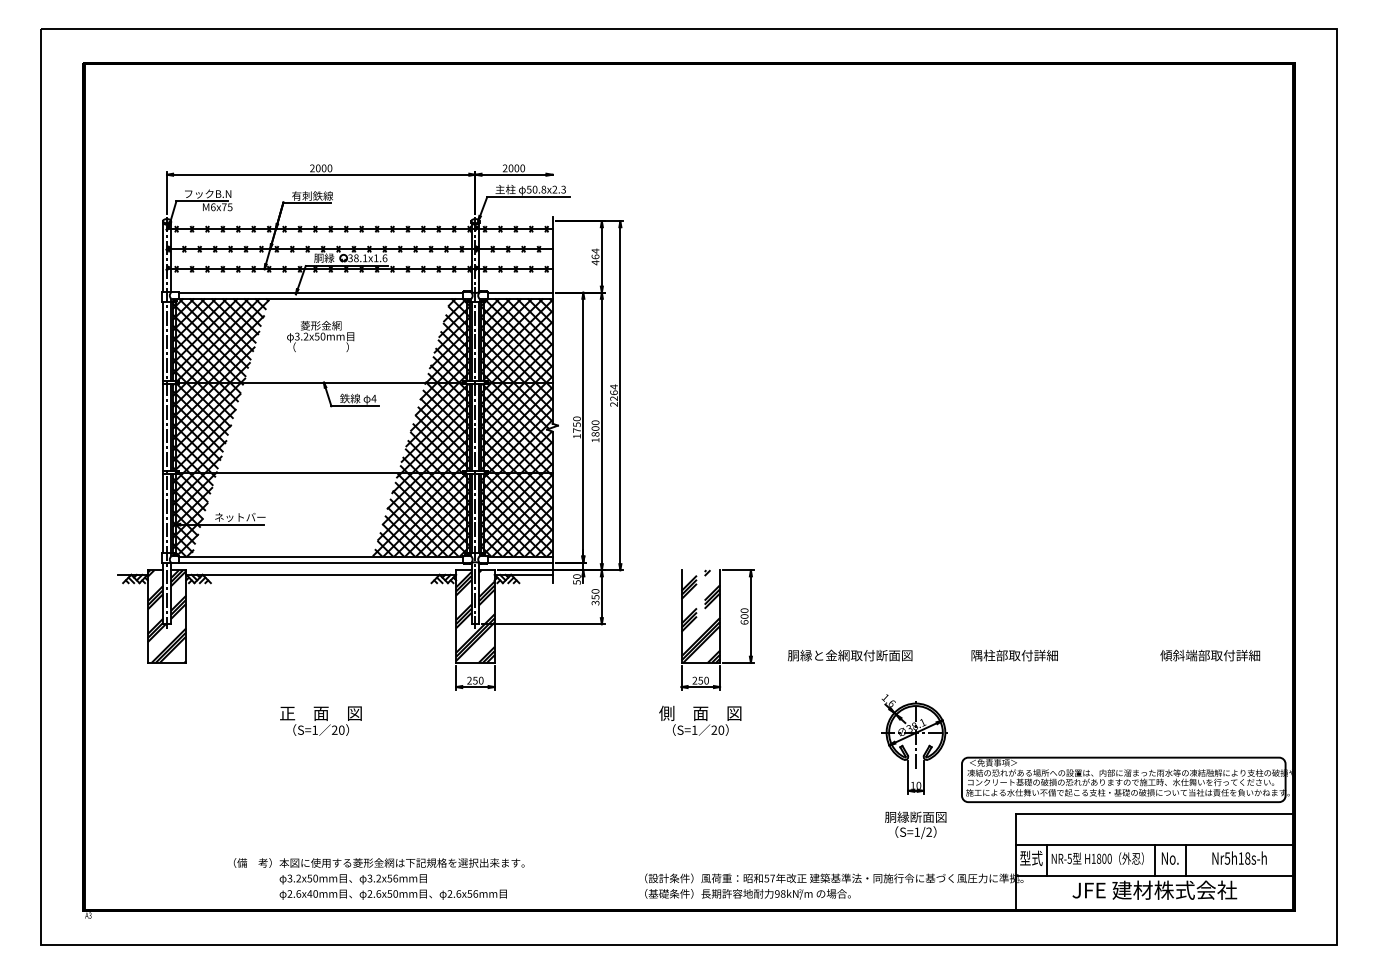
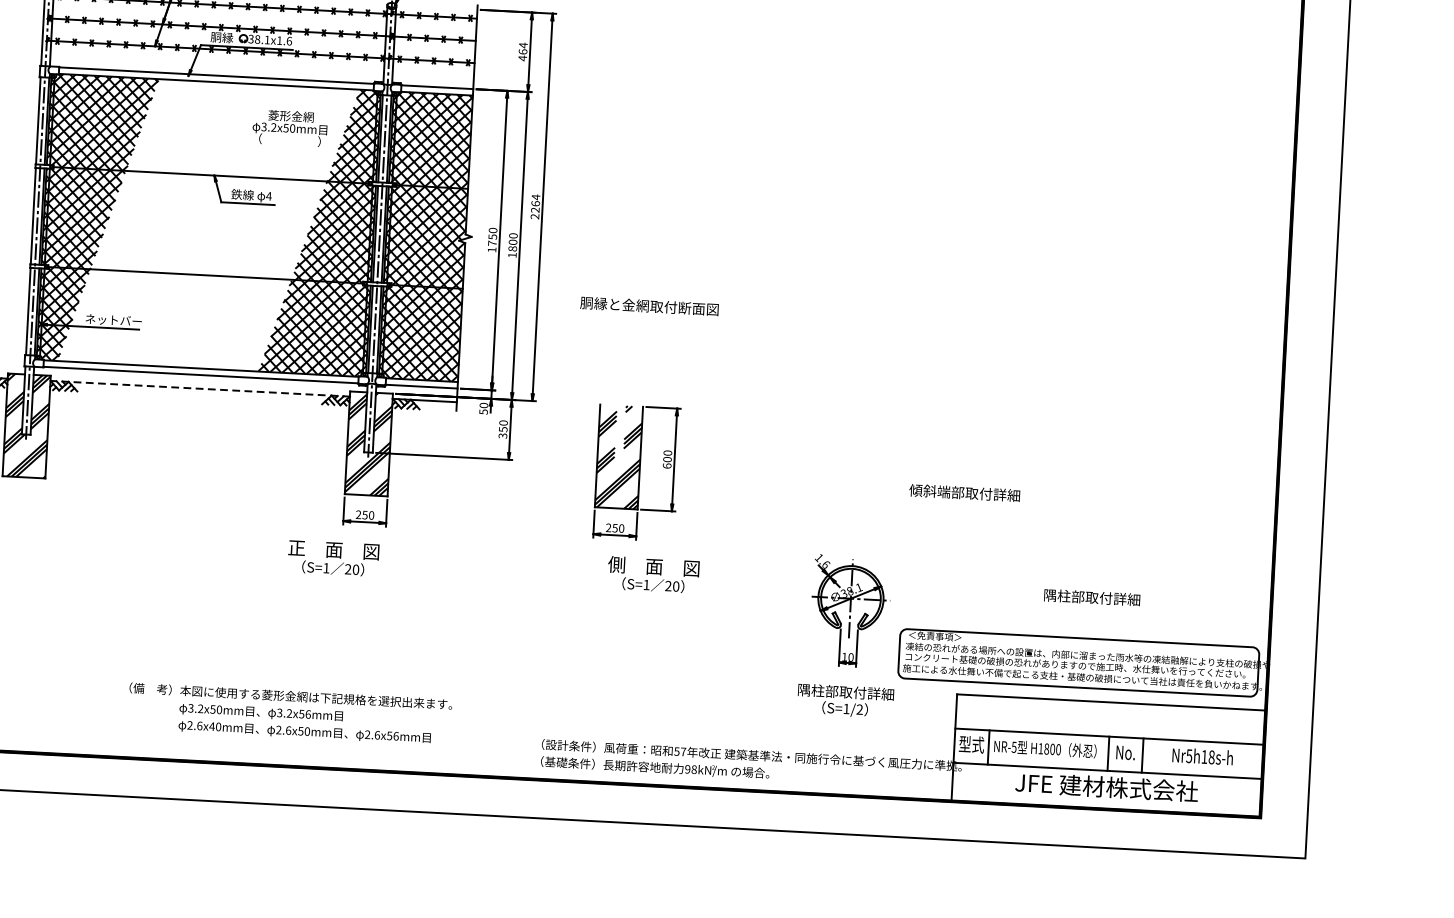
text: (320, 336) -> (289, 128), moved
line: (321, 574) -> (200, 388), solid -> dashed
text: (850, 655) -> (649, 306), moved
text: (1014, 655) -> (1091, 597), moved
text: (1210, 655) -> (965, 492), moved
text: (320, 720) -> (332, 557), moved
text: (700, 720) -> (653, 574), moved
text: (915, 816) -> (845, 691), 胴縁断面図 -> 隅柱部取付詳細
text: (378, 878) -> (289, 713), moved

